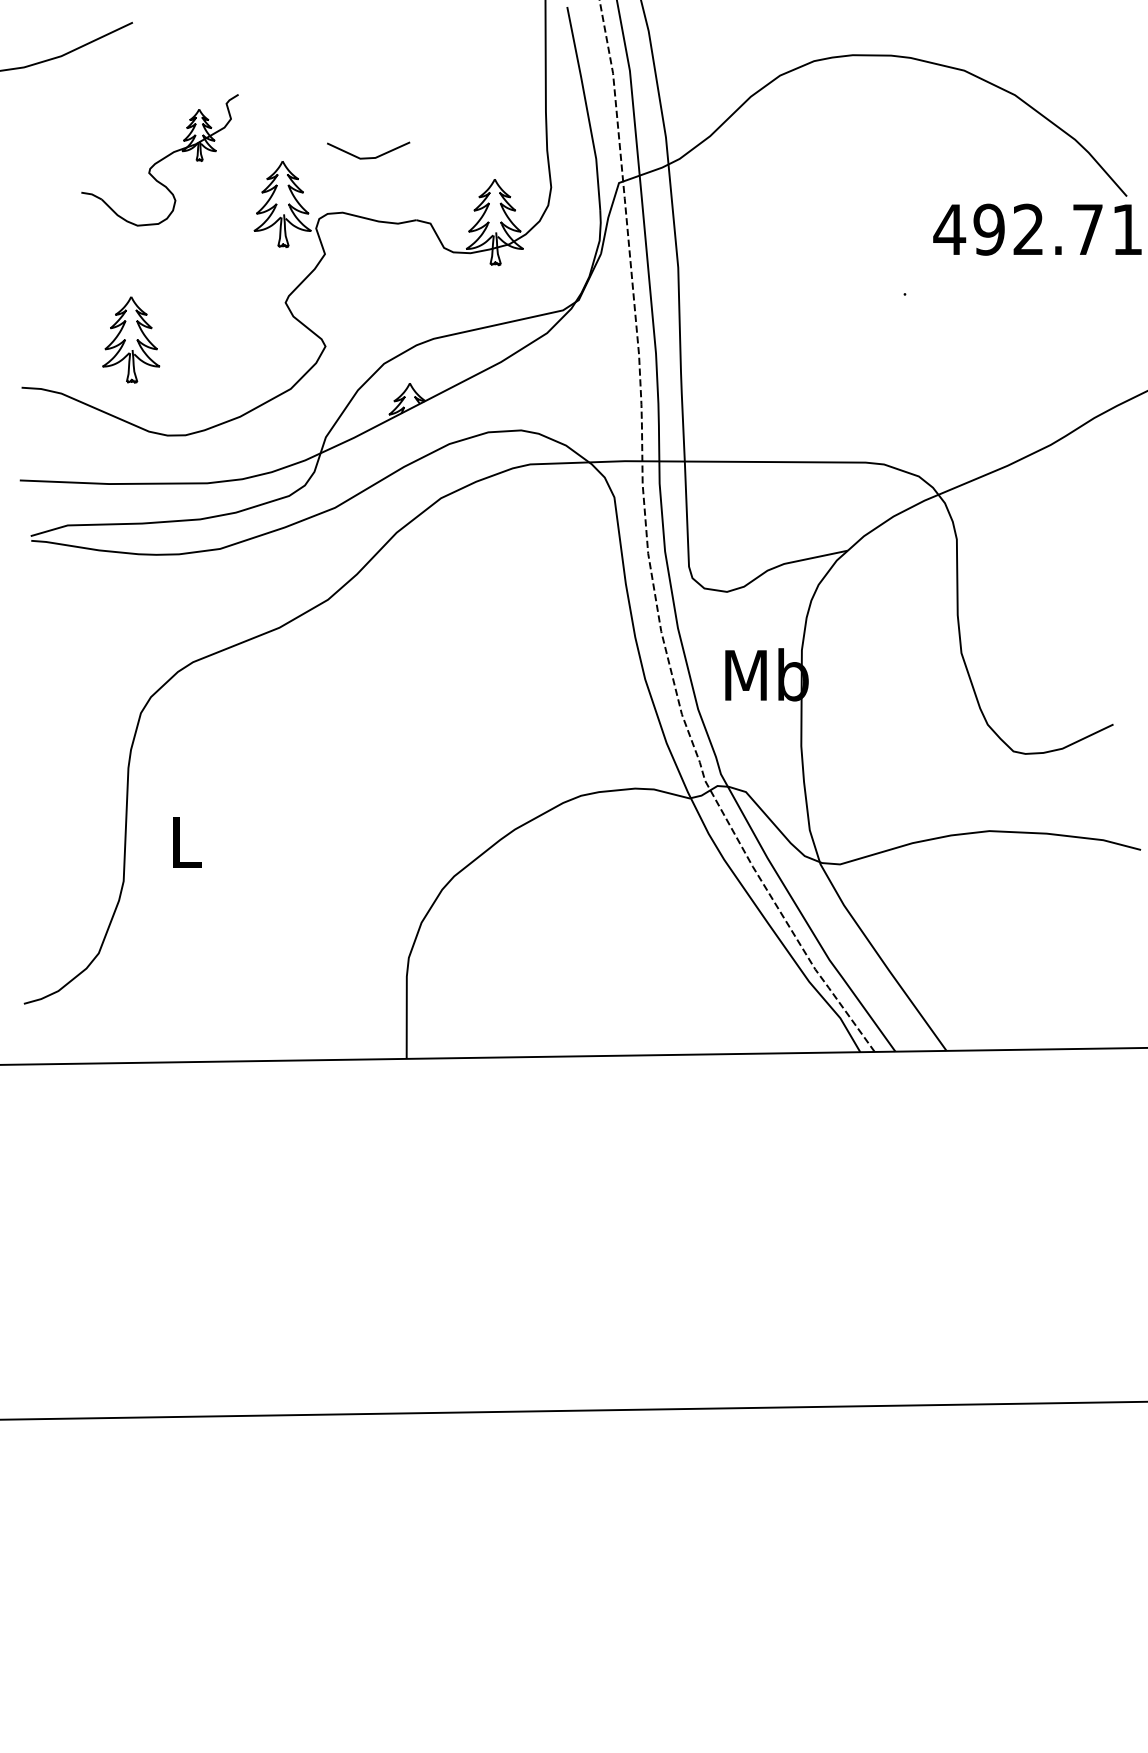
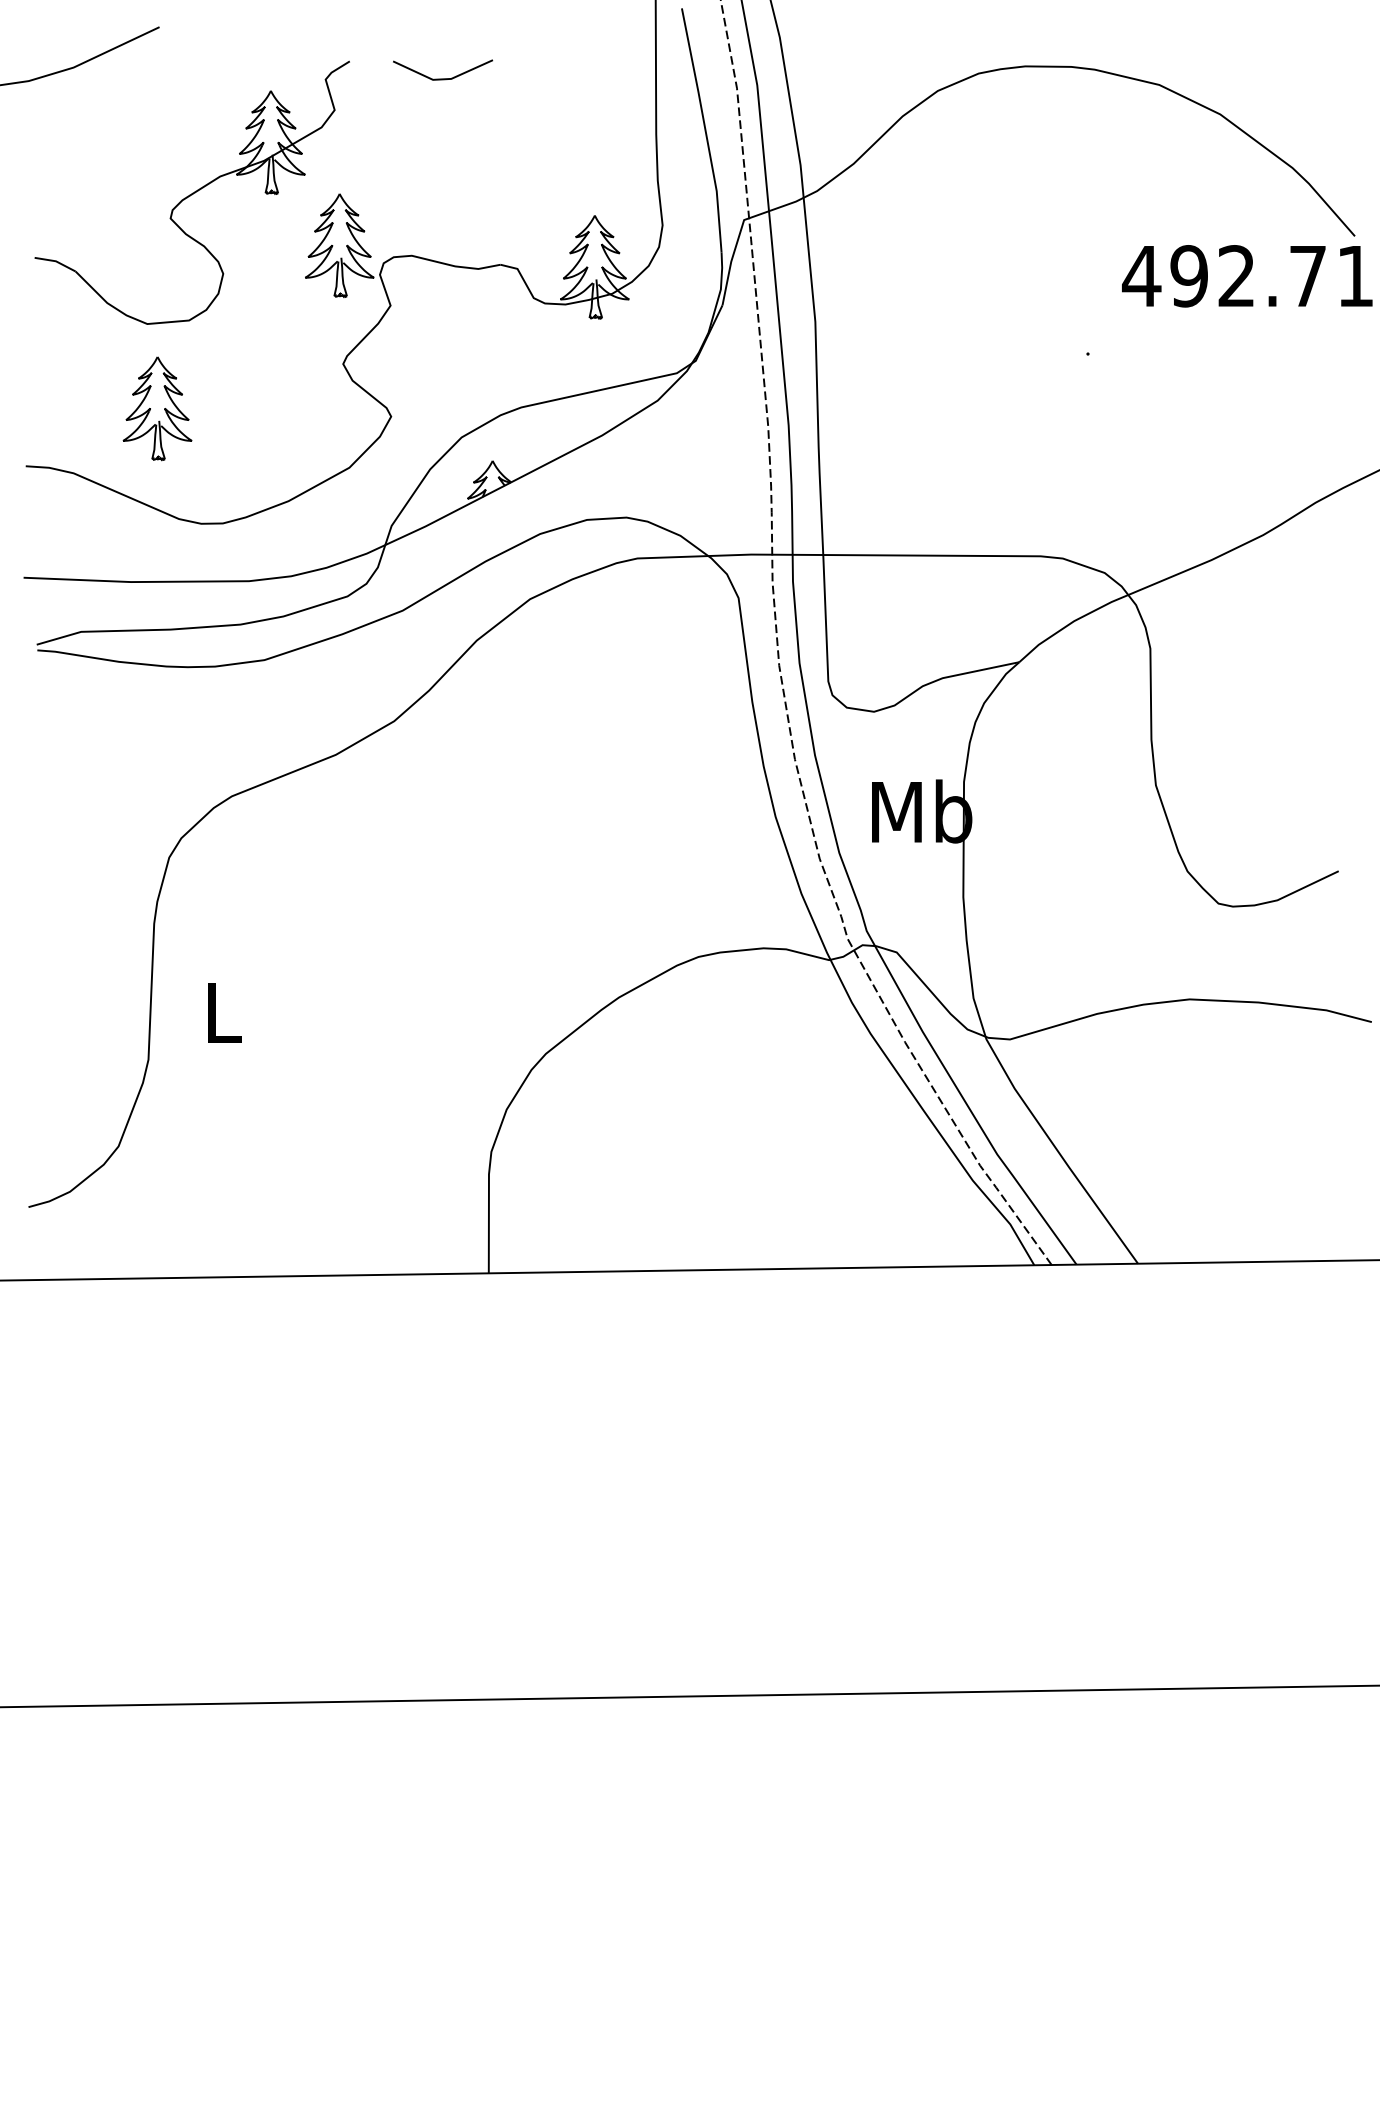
line: (369, 157) -> (443, 78), moved
part: (159, 160) -> (191, 192), size x1.67

